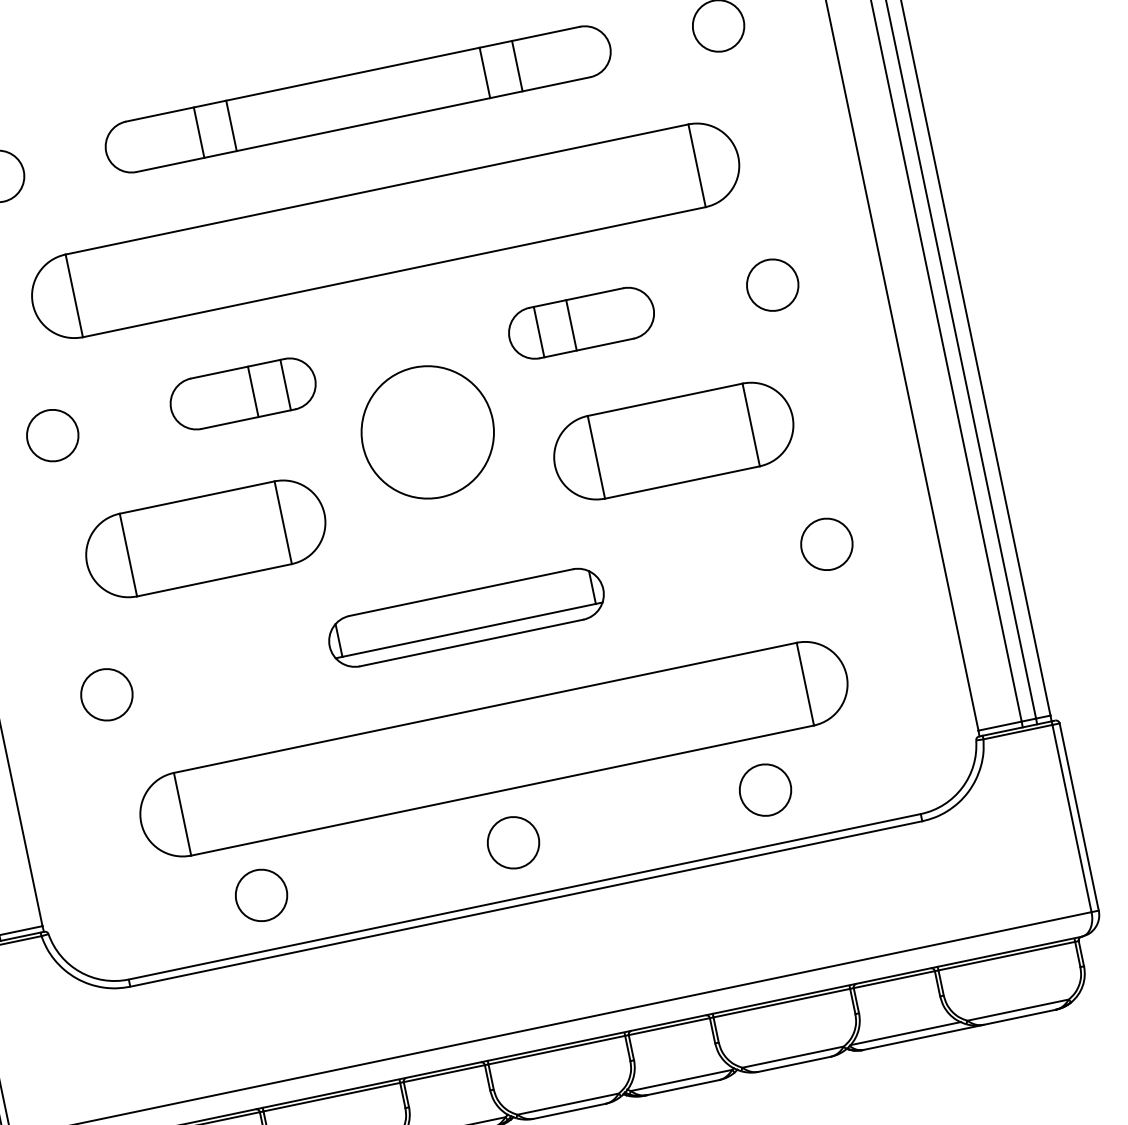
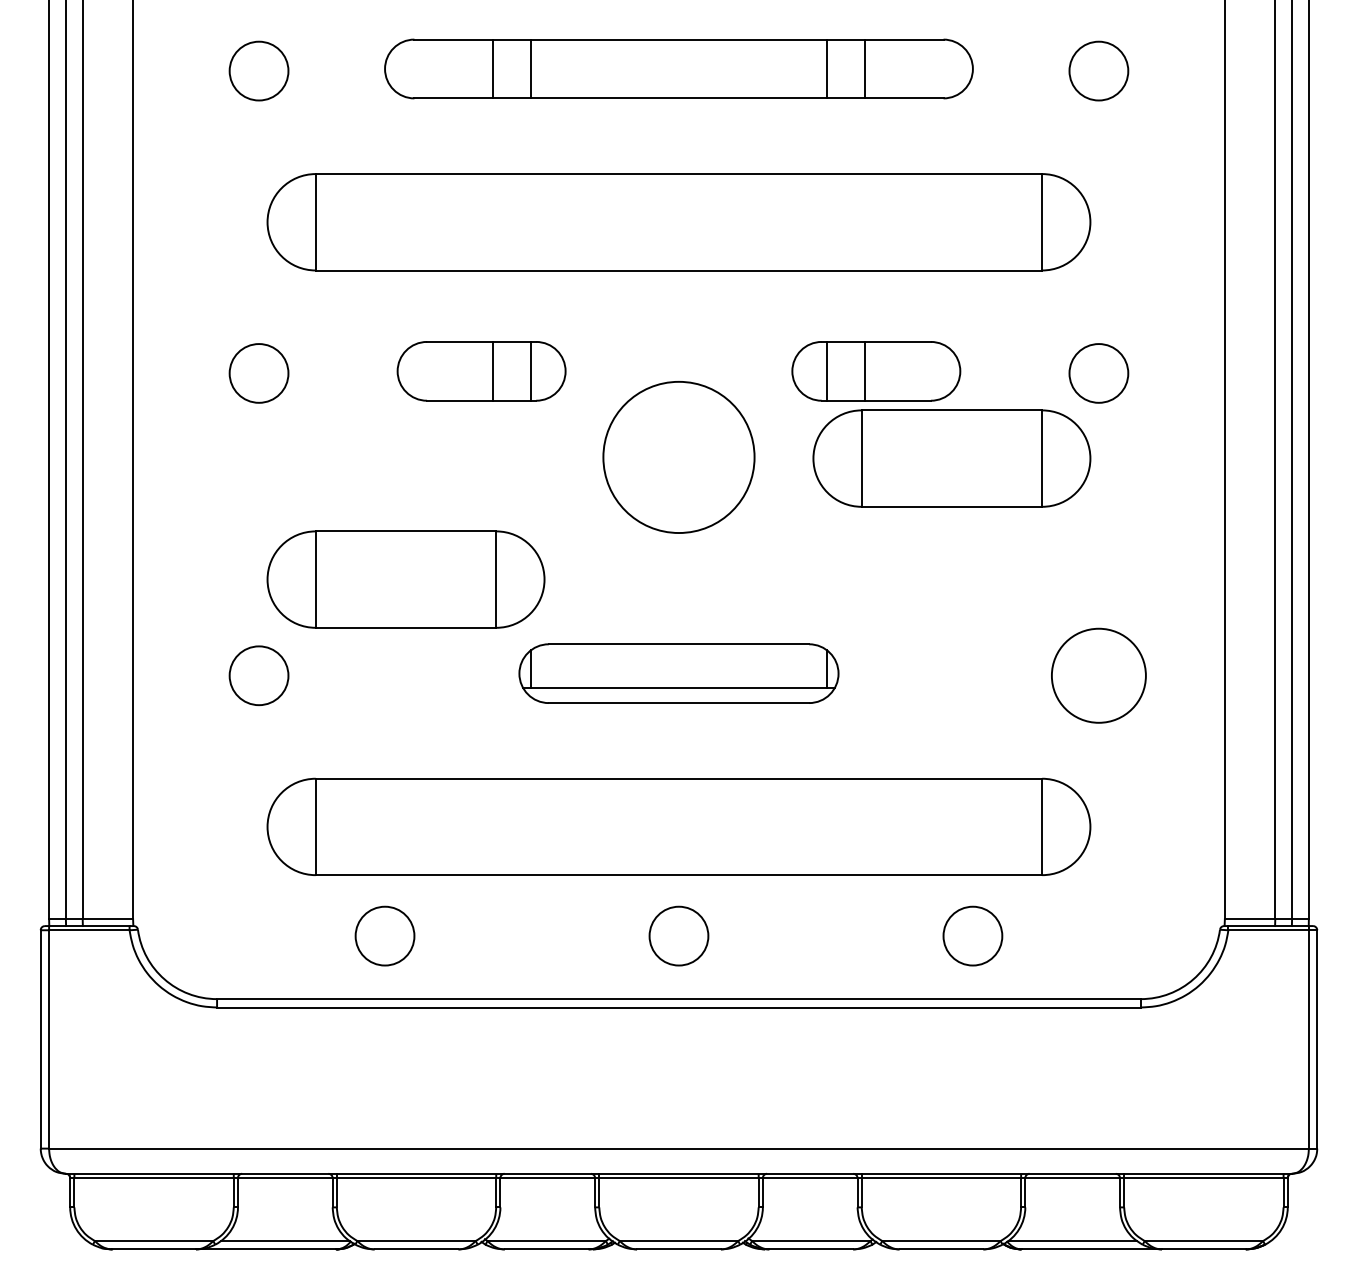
part: (673, 441) -> (951, 458), moved
part: (205, 538) -> (405, 579), moved
circle: (826, 544) -> (1098, 675), size x1.6

